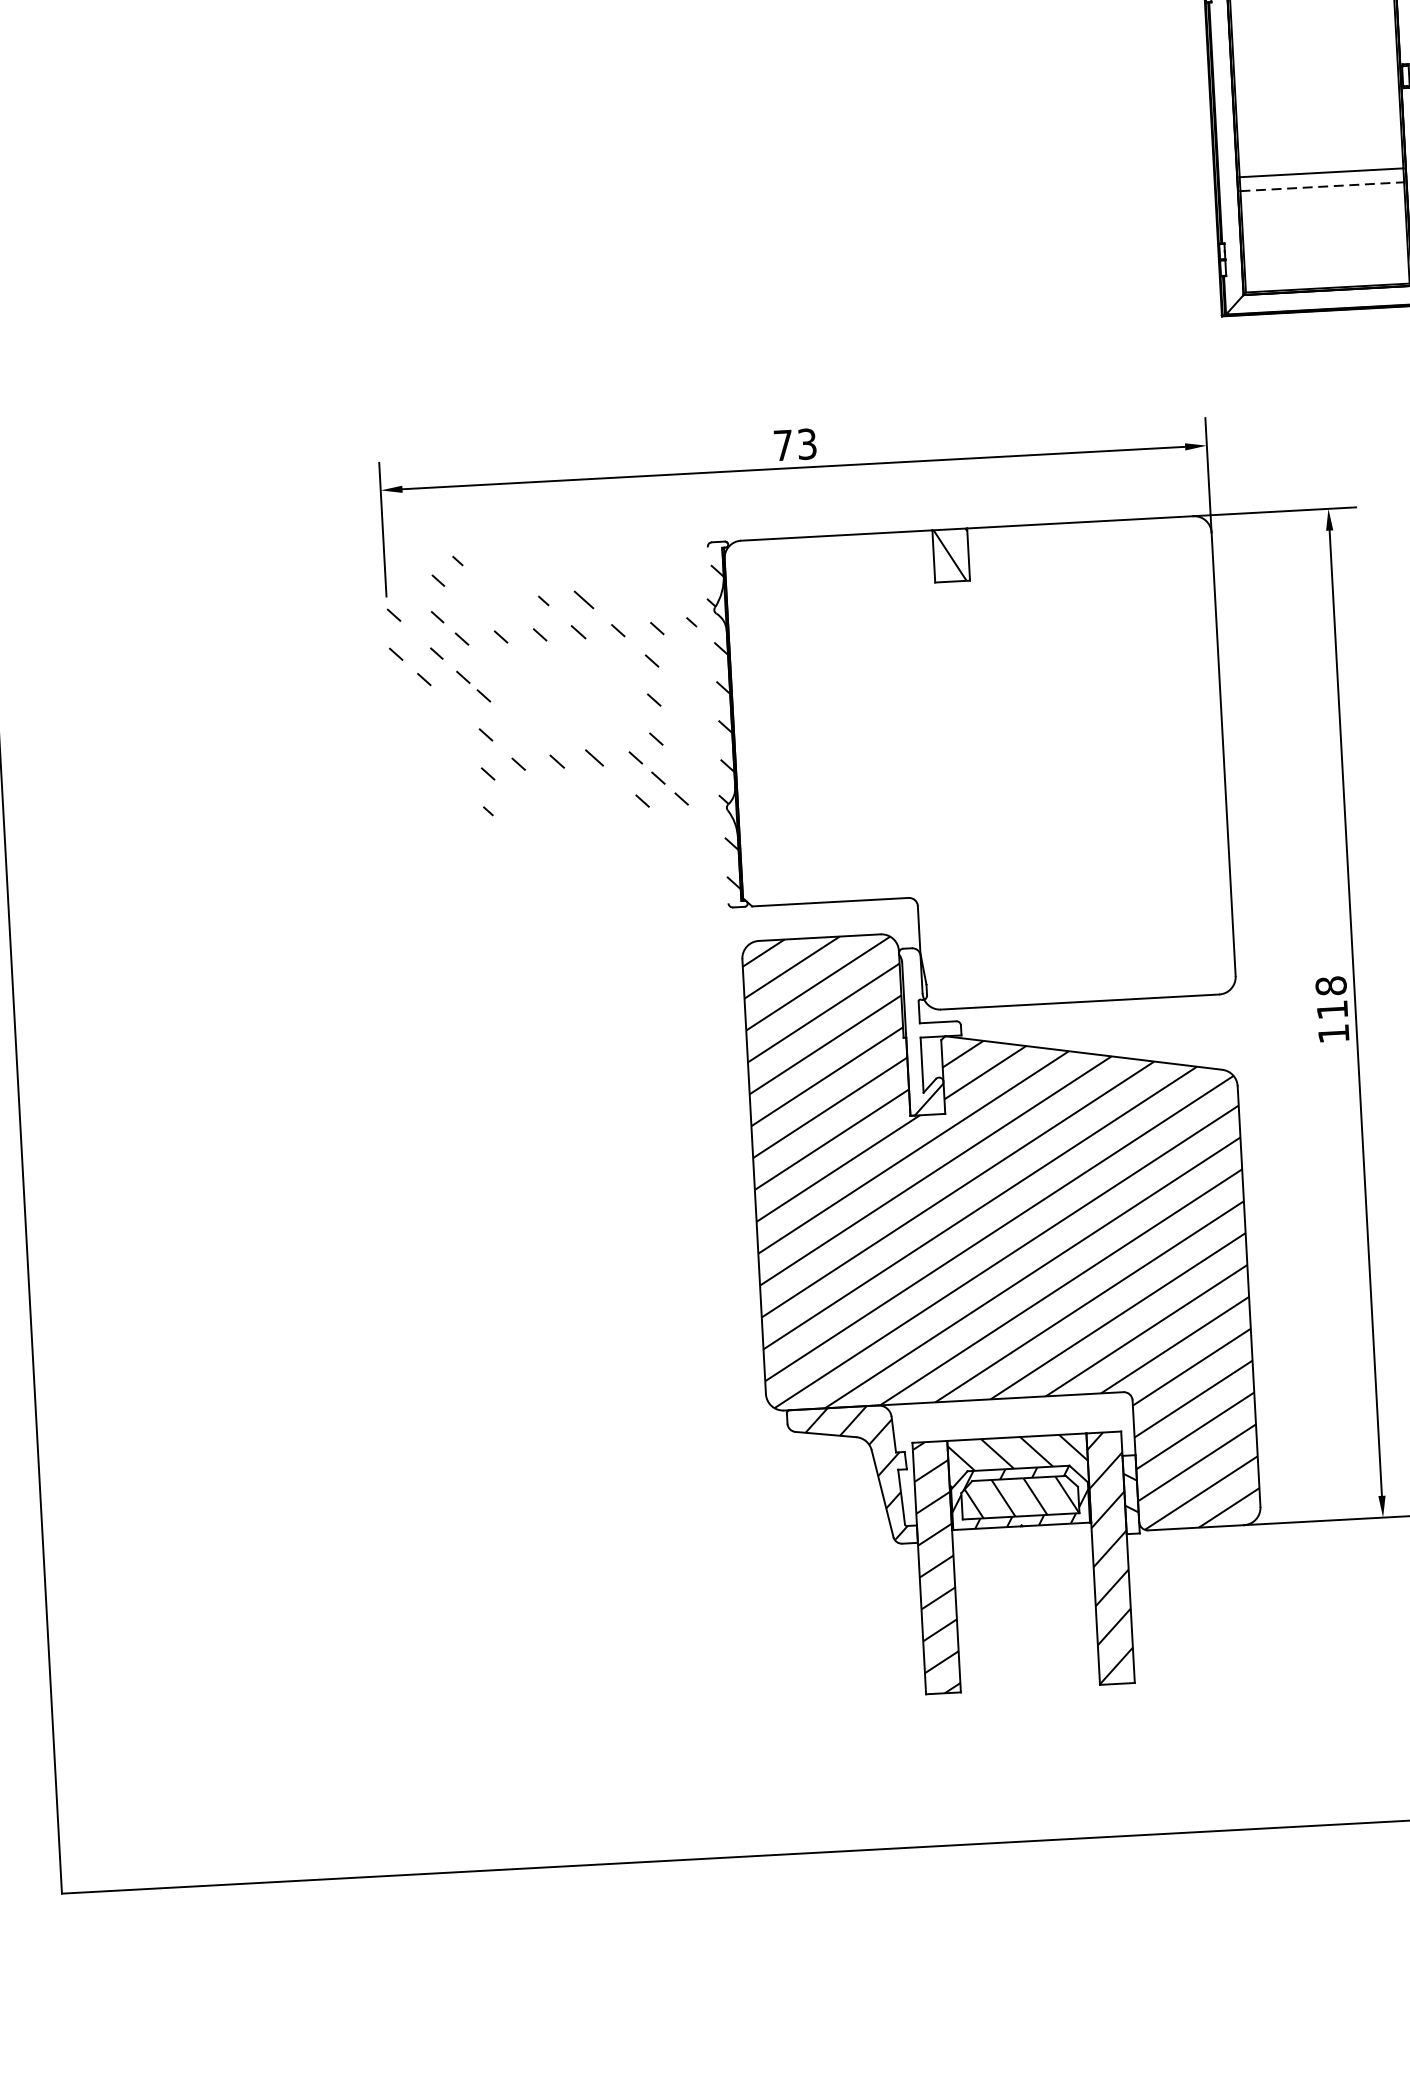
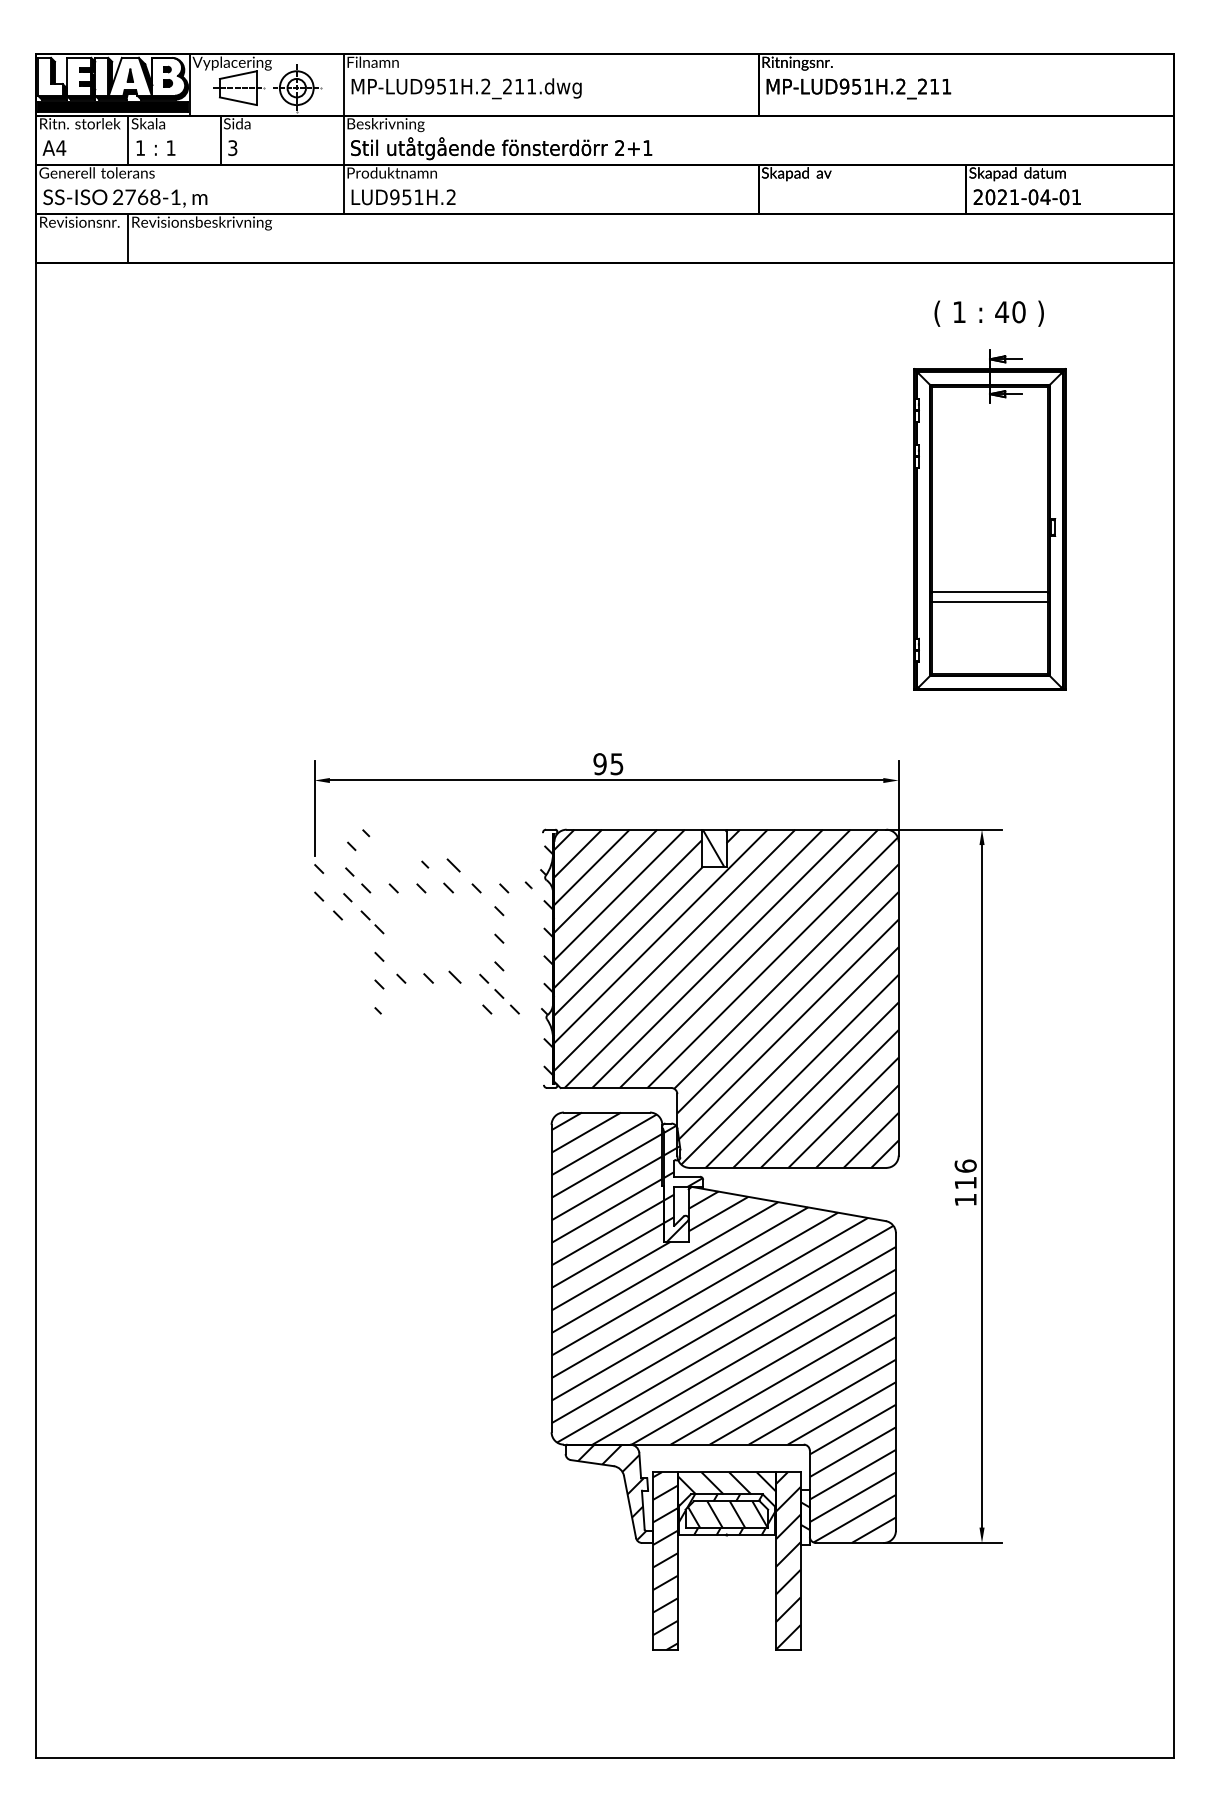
line: (1321, 187) -> (989, 602), dashed -> solid
text: (795, 445) -> (608, 764), 73 -> 95
hatch: (980, 767) -> (726, 998), added
text: (1330, 985) -> (965, 1165), 118 -> 116
hatch: (932, 1019) -> (683, 1174), added

